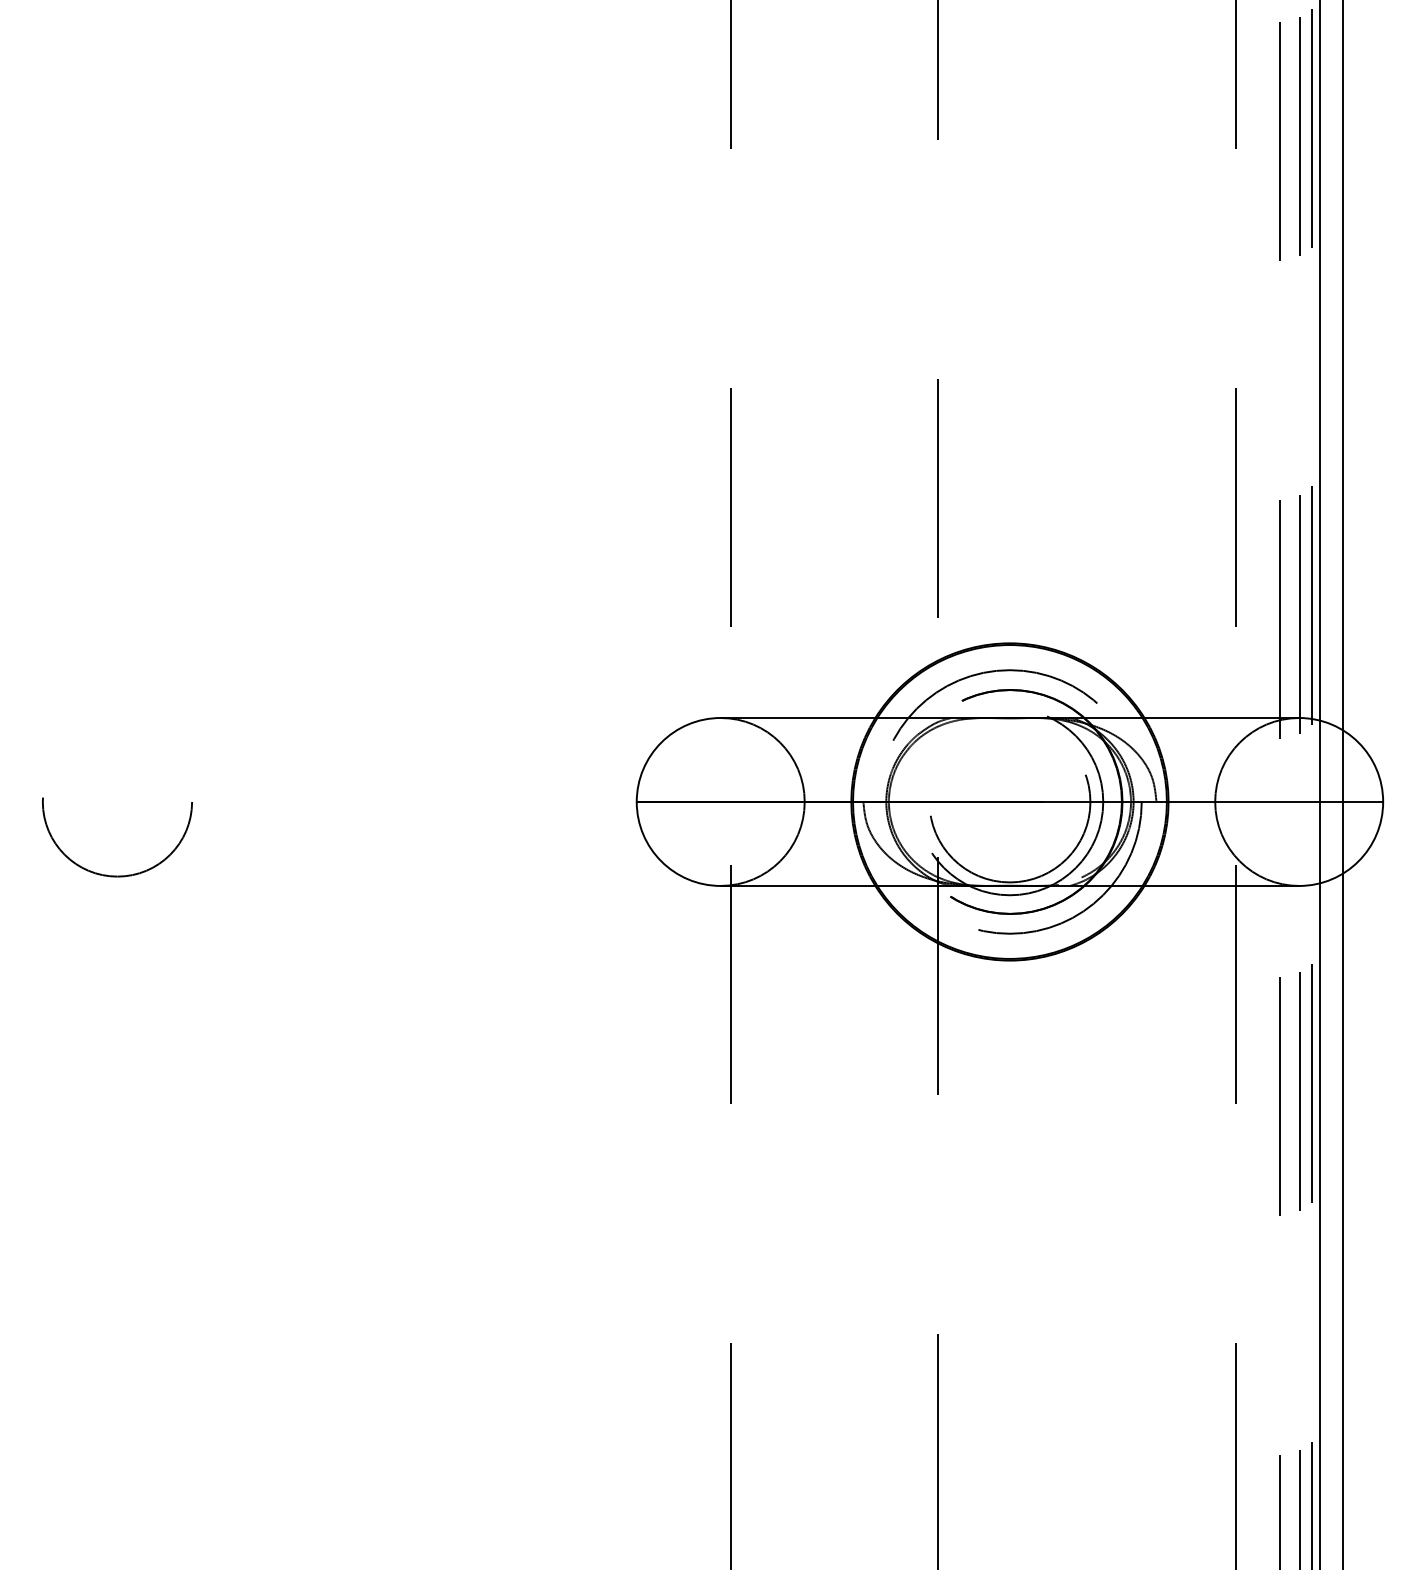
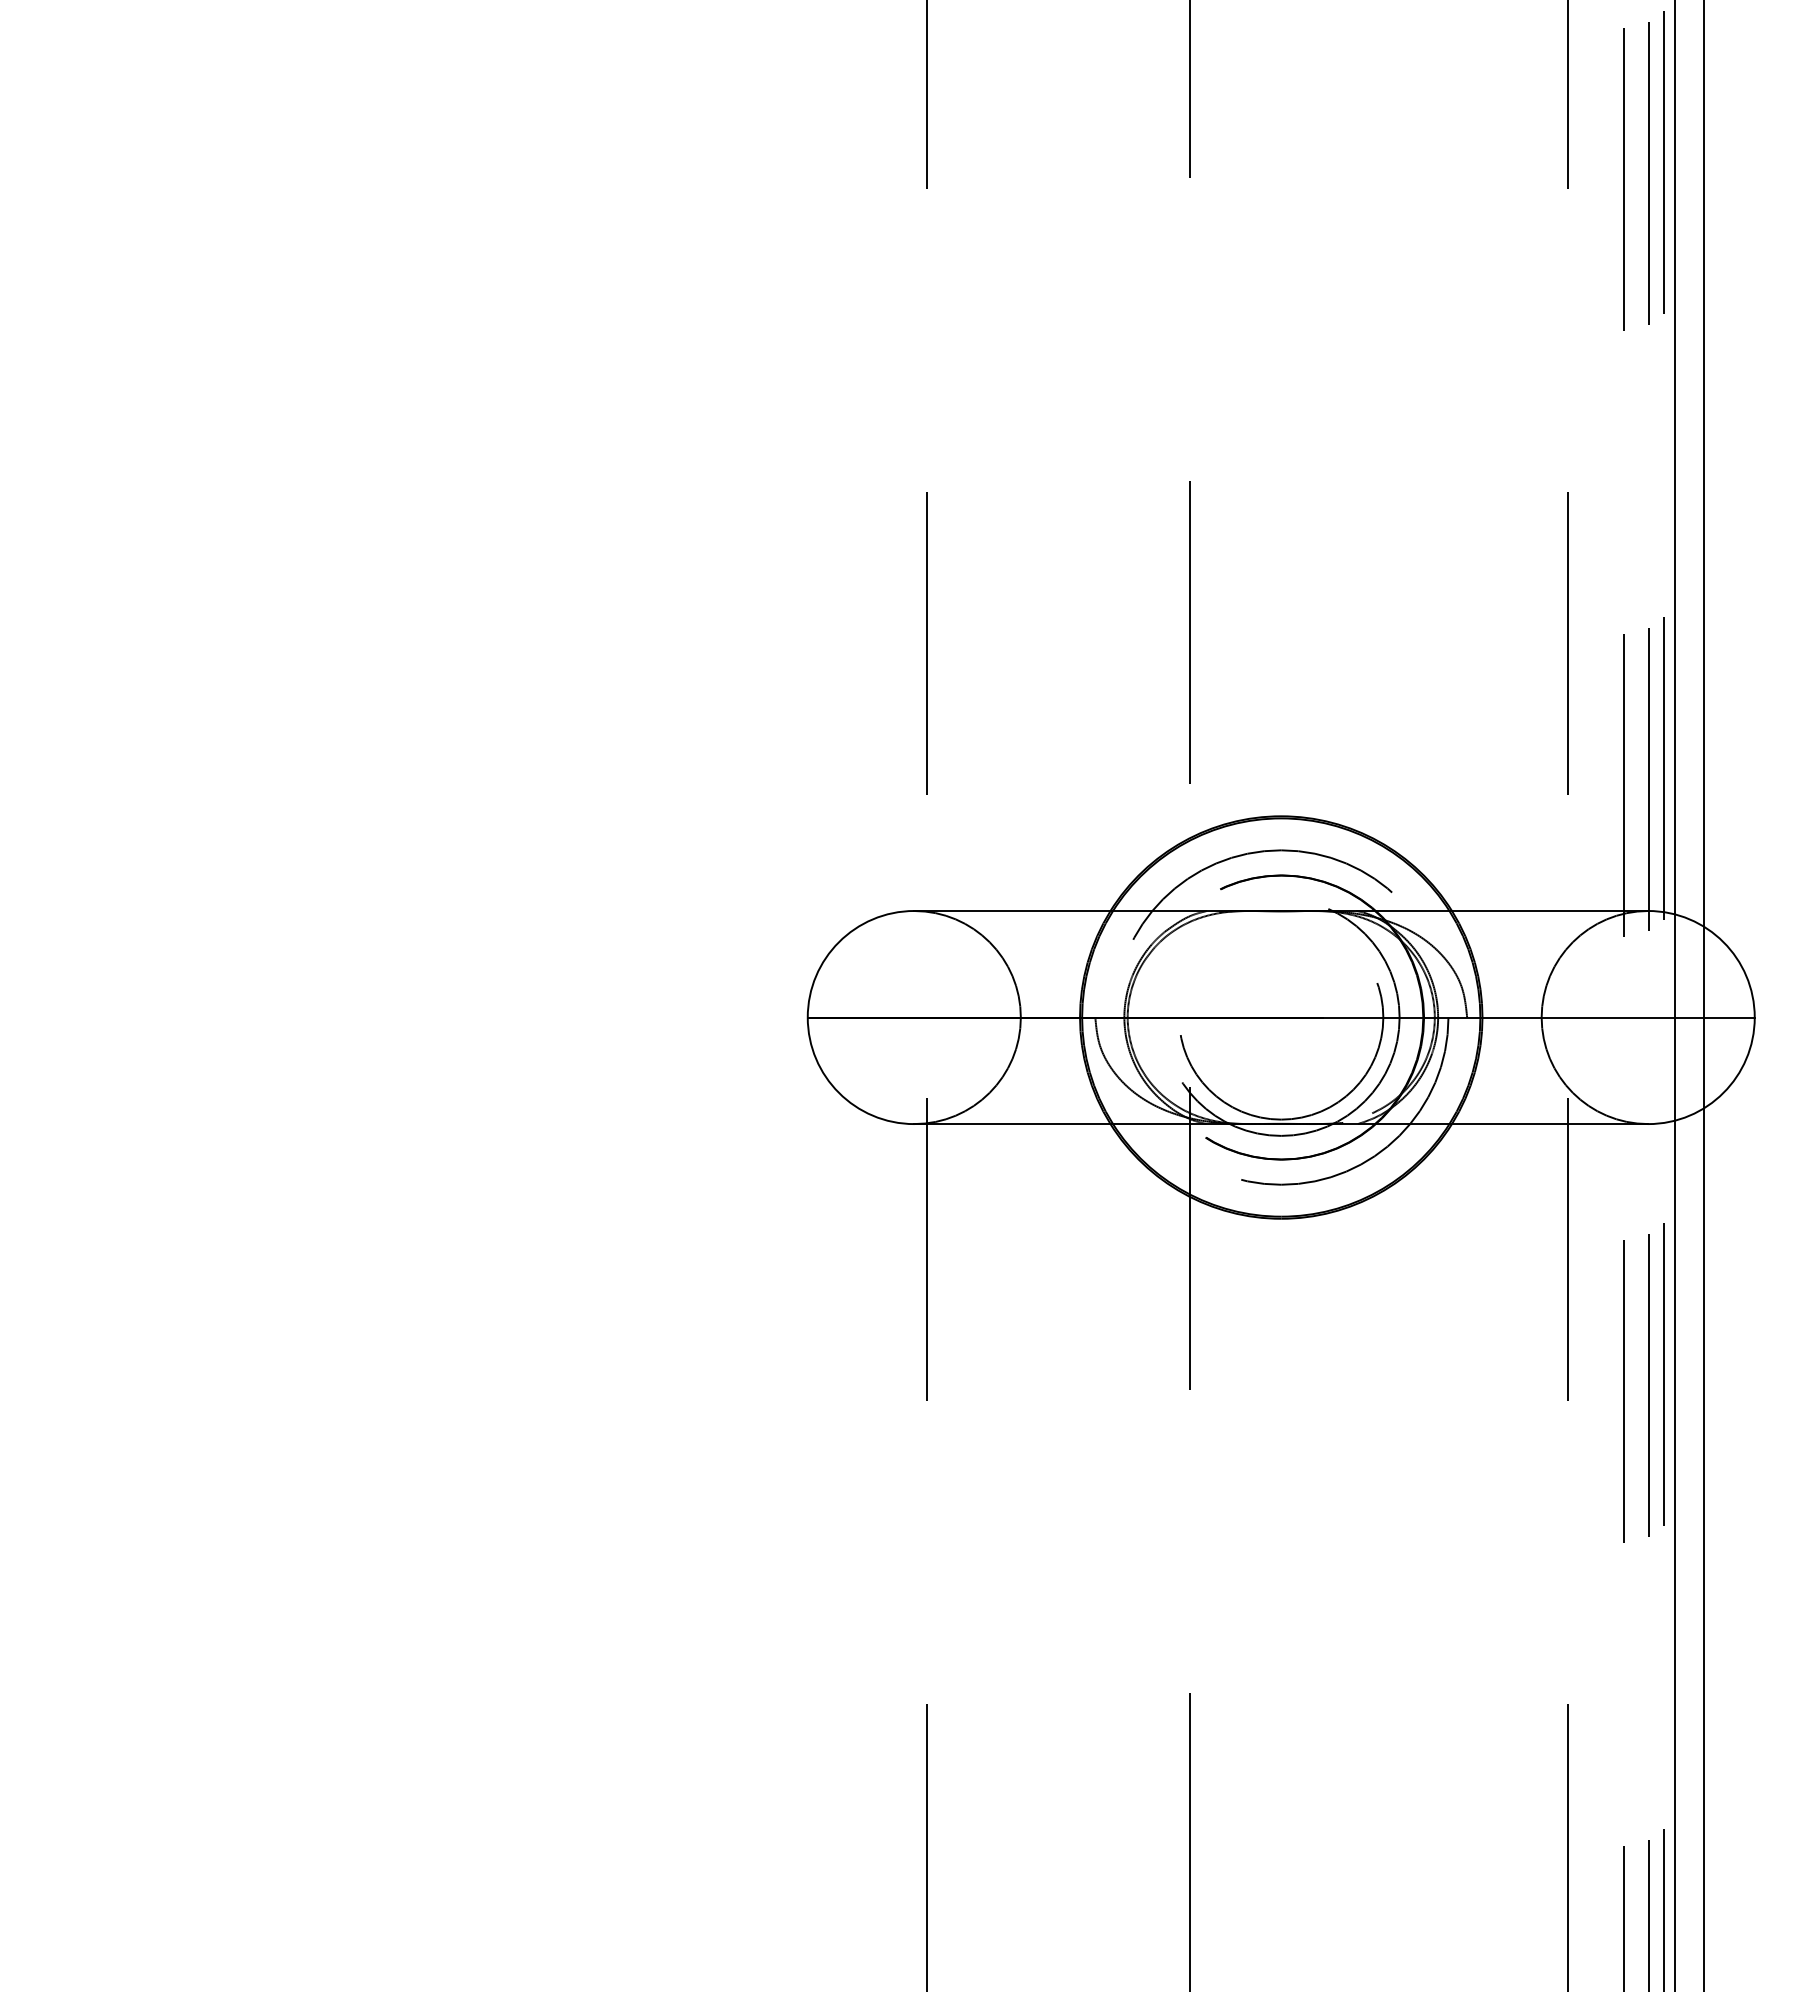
circle: (117, 837) -> (148, 1062), removed

